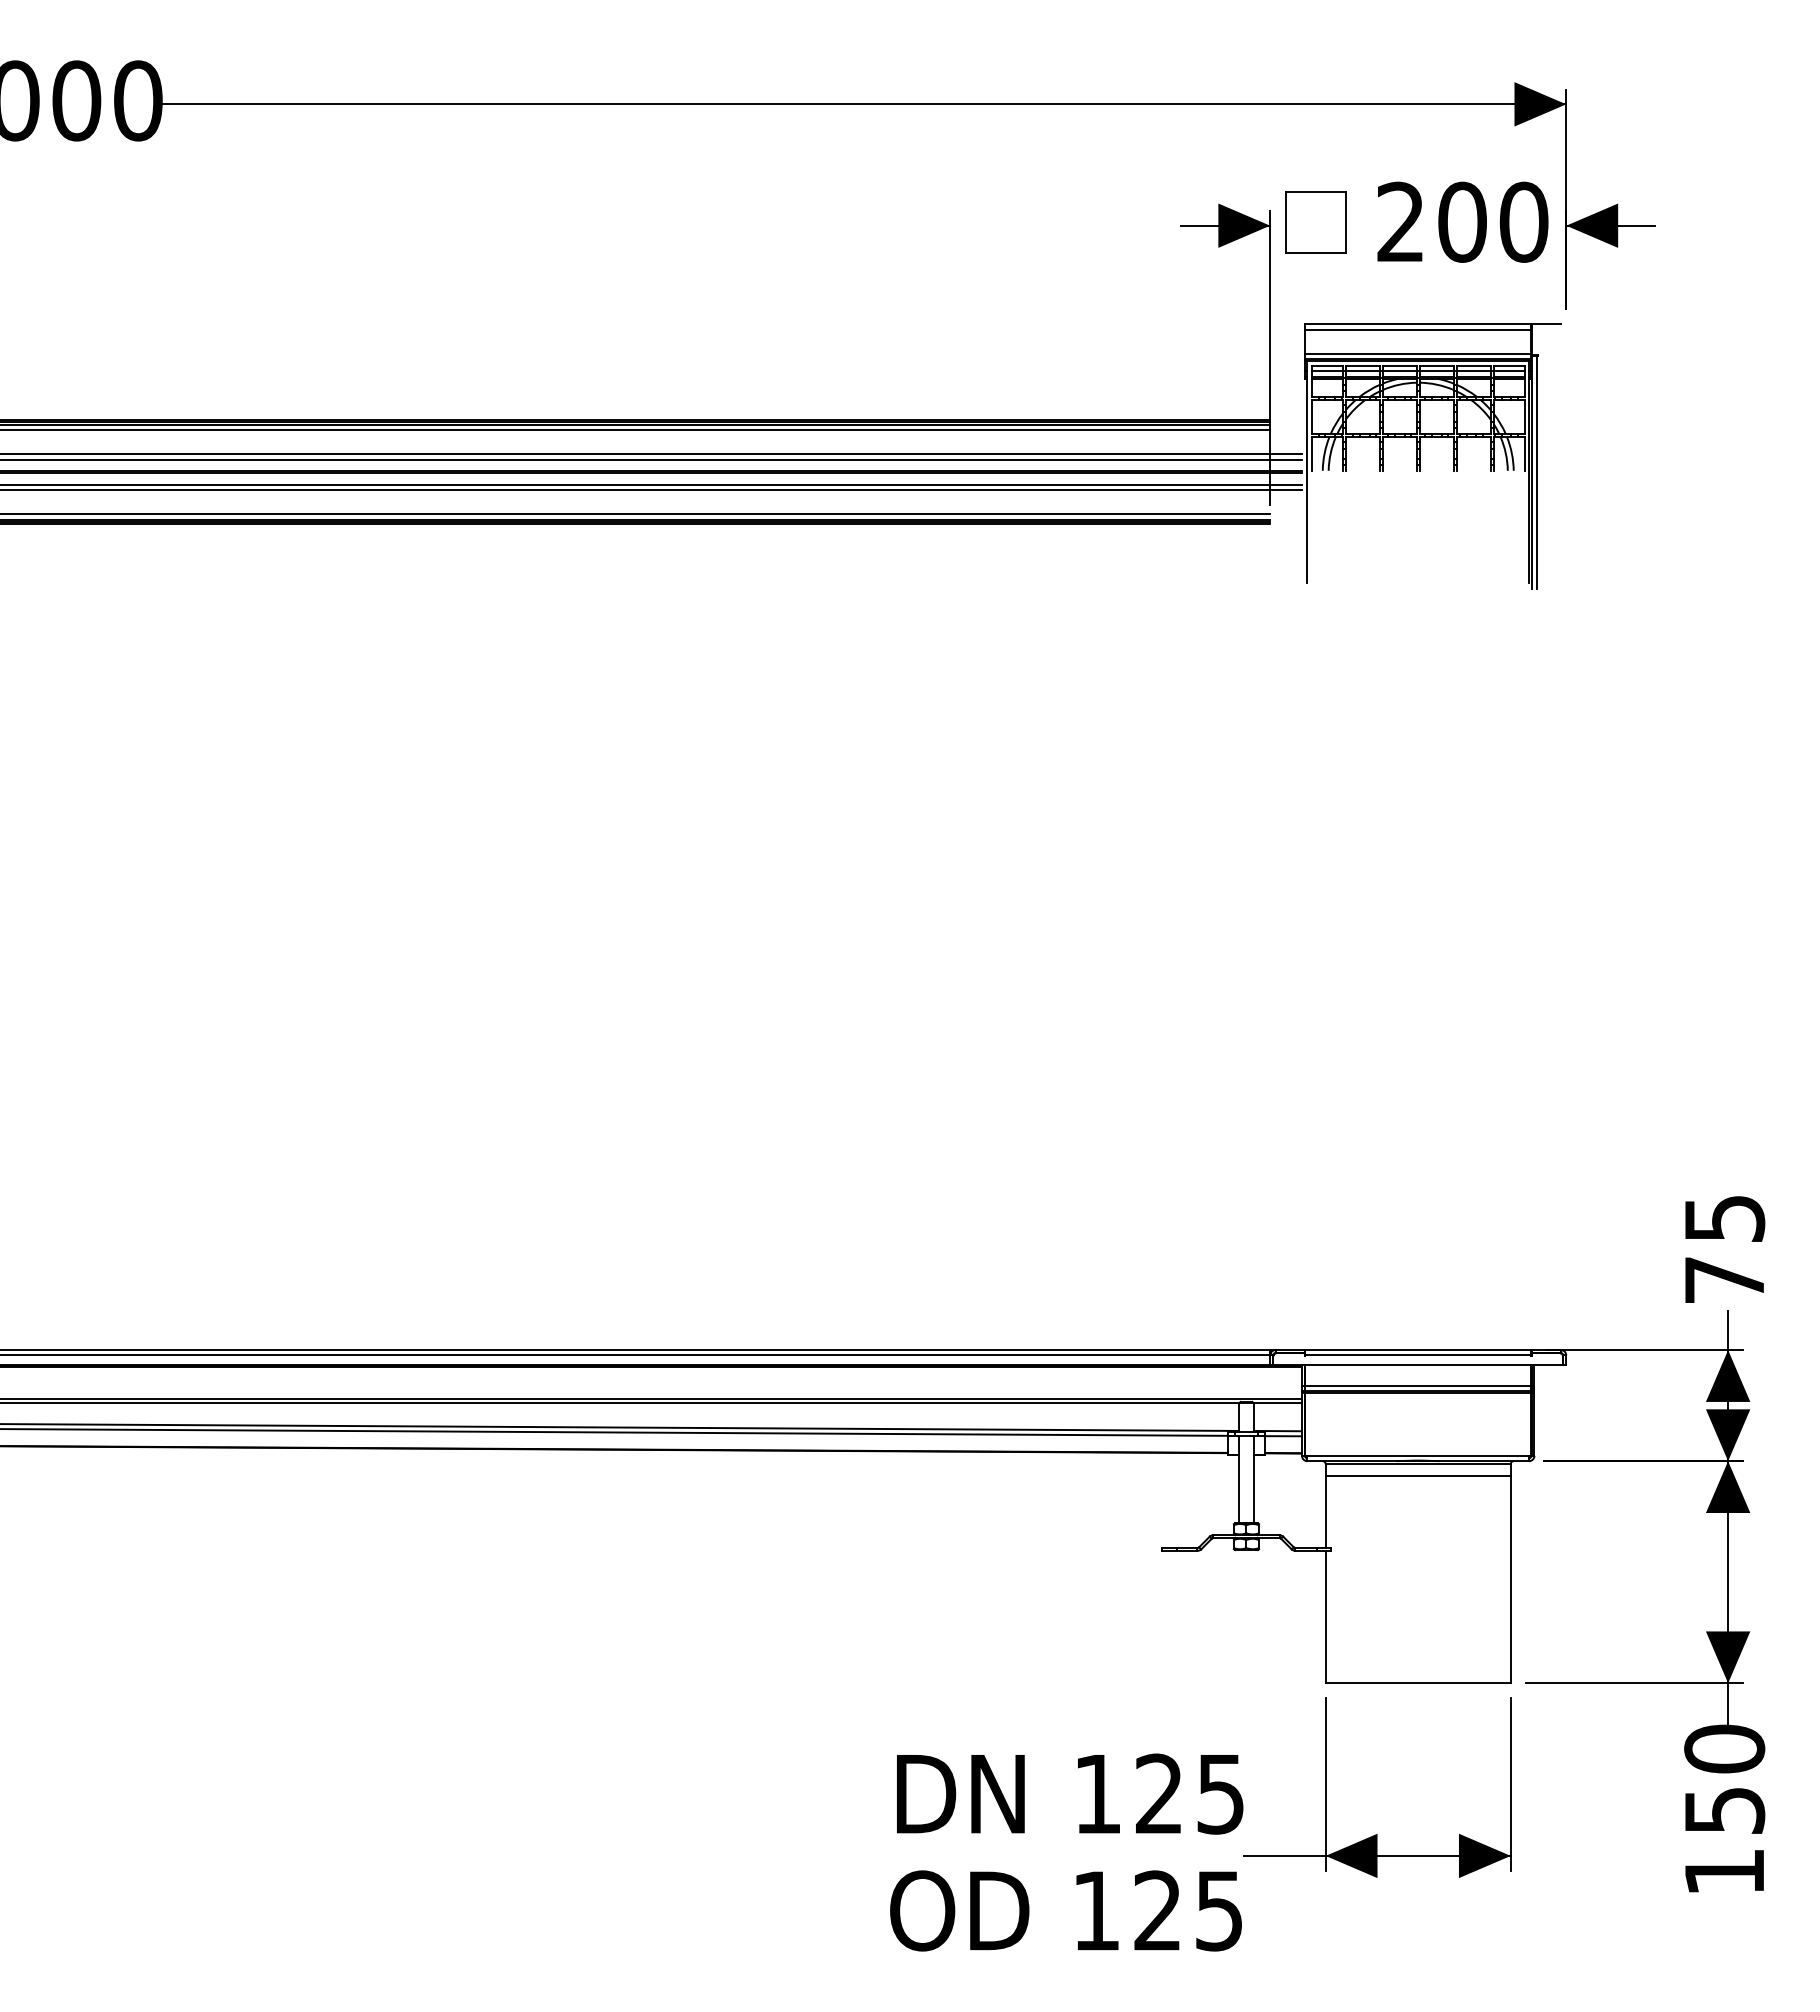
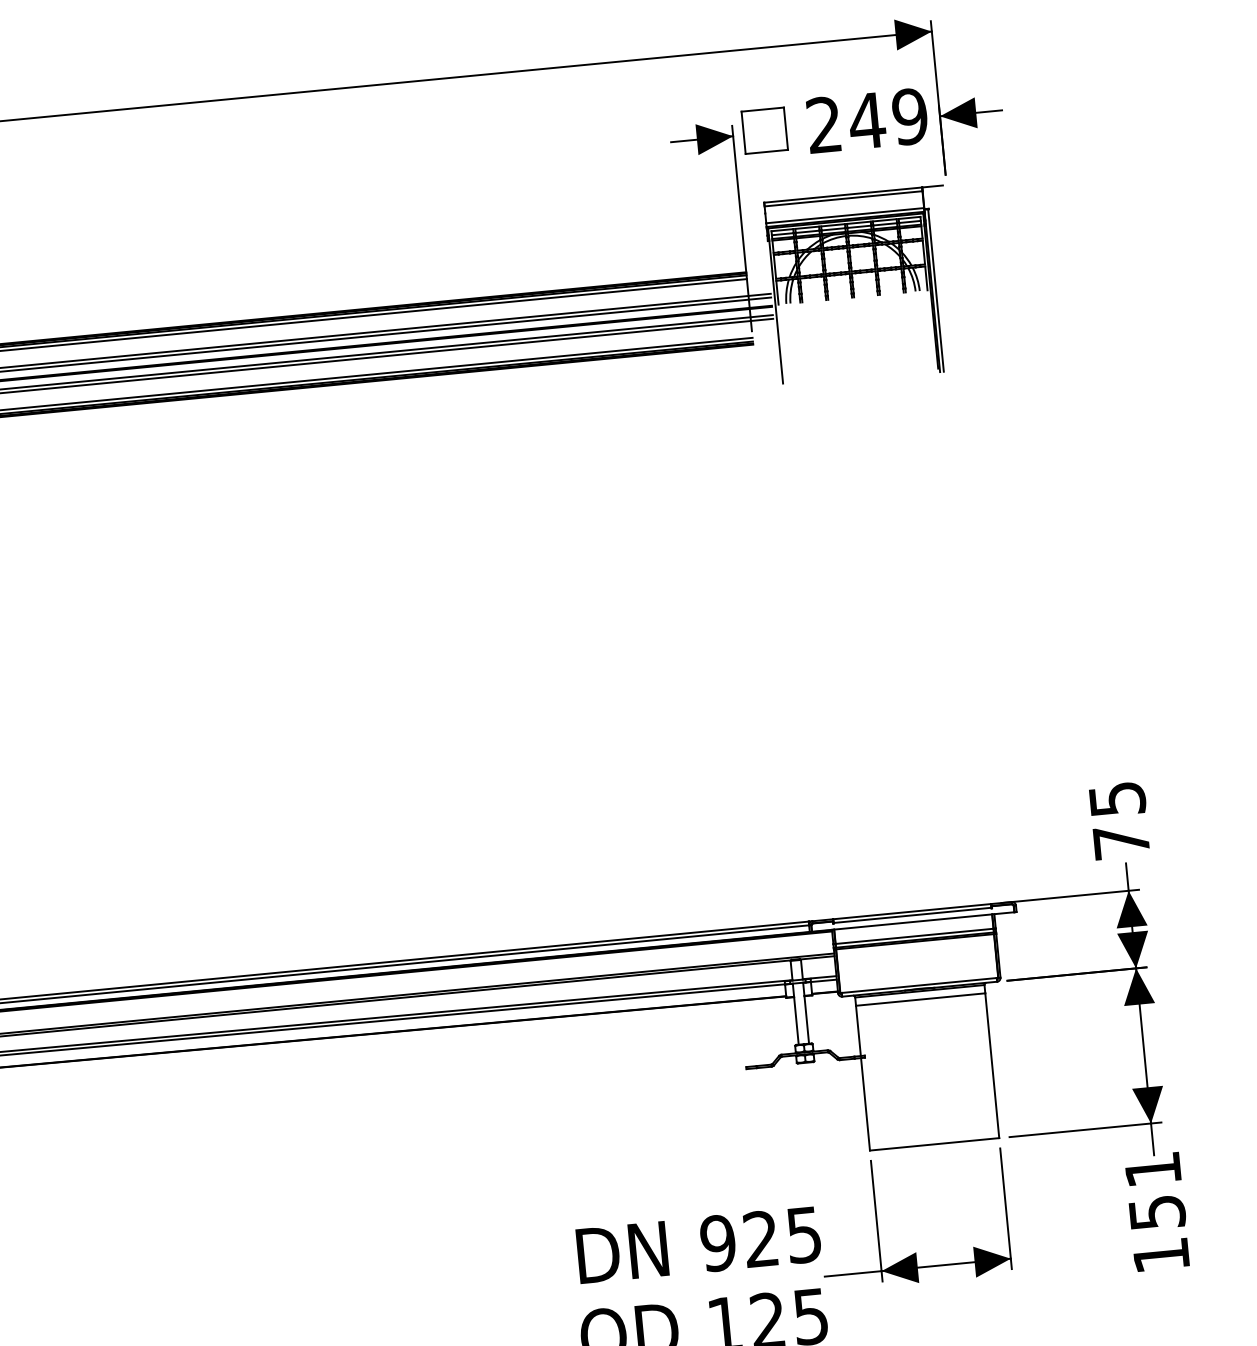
text: (1492, 221) -> (888, 118), 200 -> 249
text: (1724, 1748) -> (1152, 1169), 150 -> 151
text: (1097, 1793) -> (717, 1242), 125 -> 925

